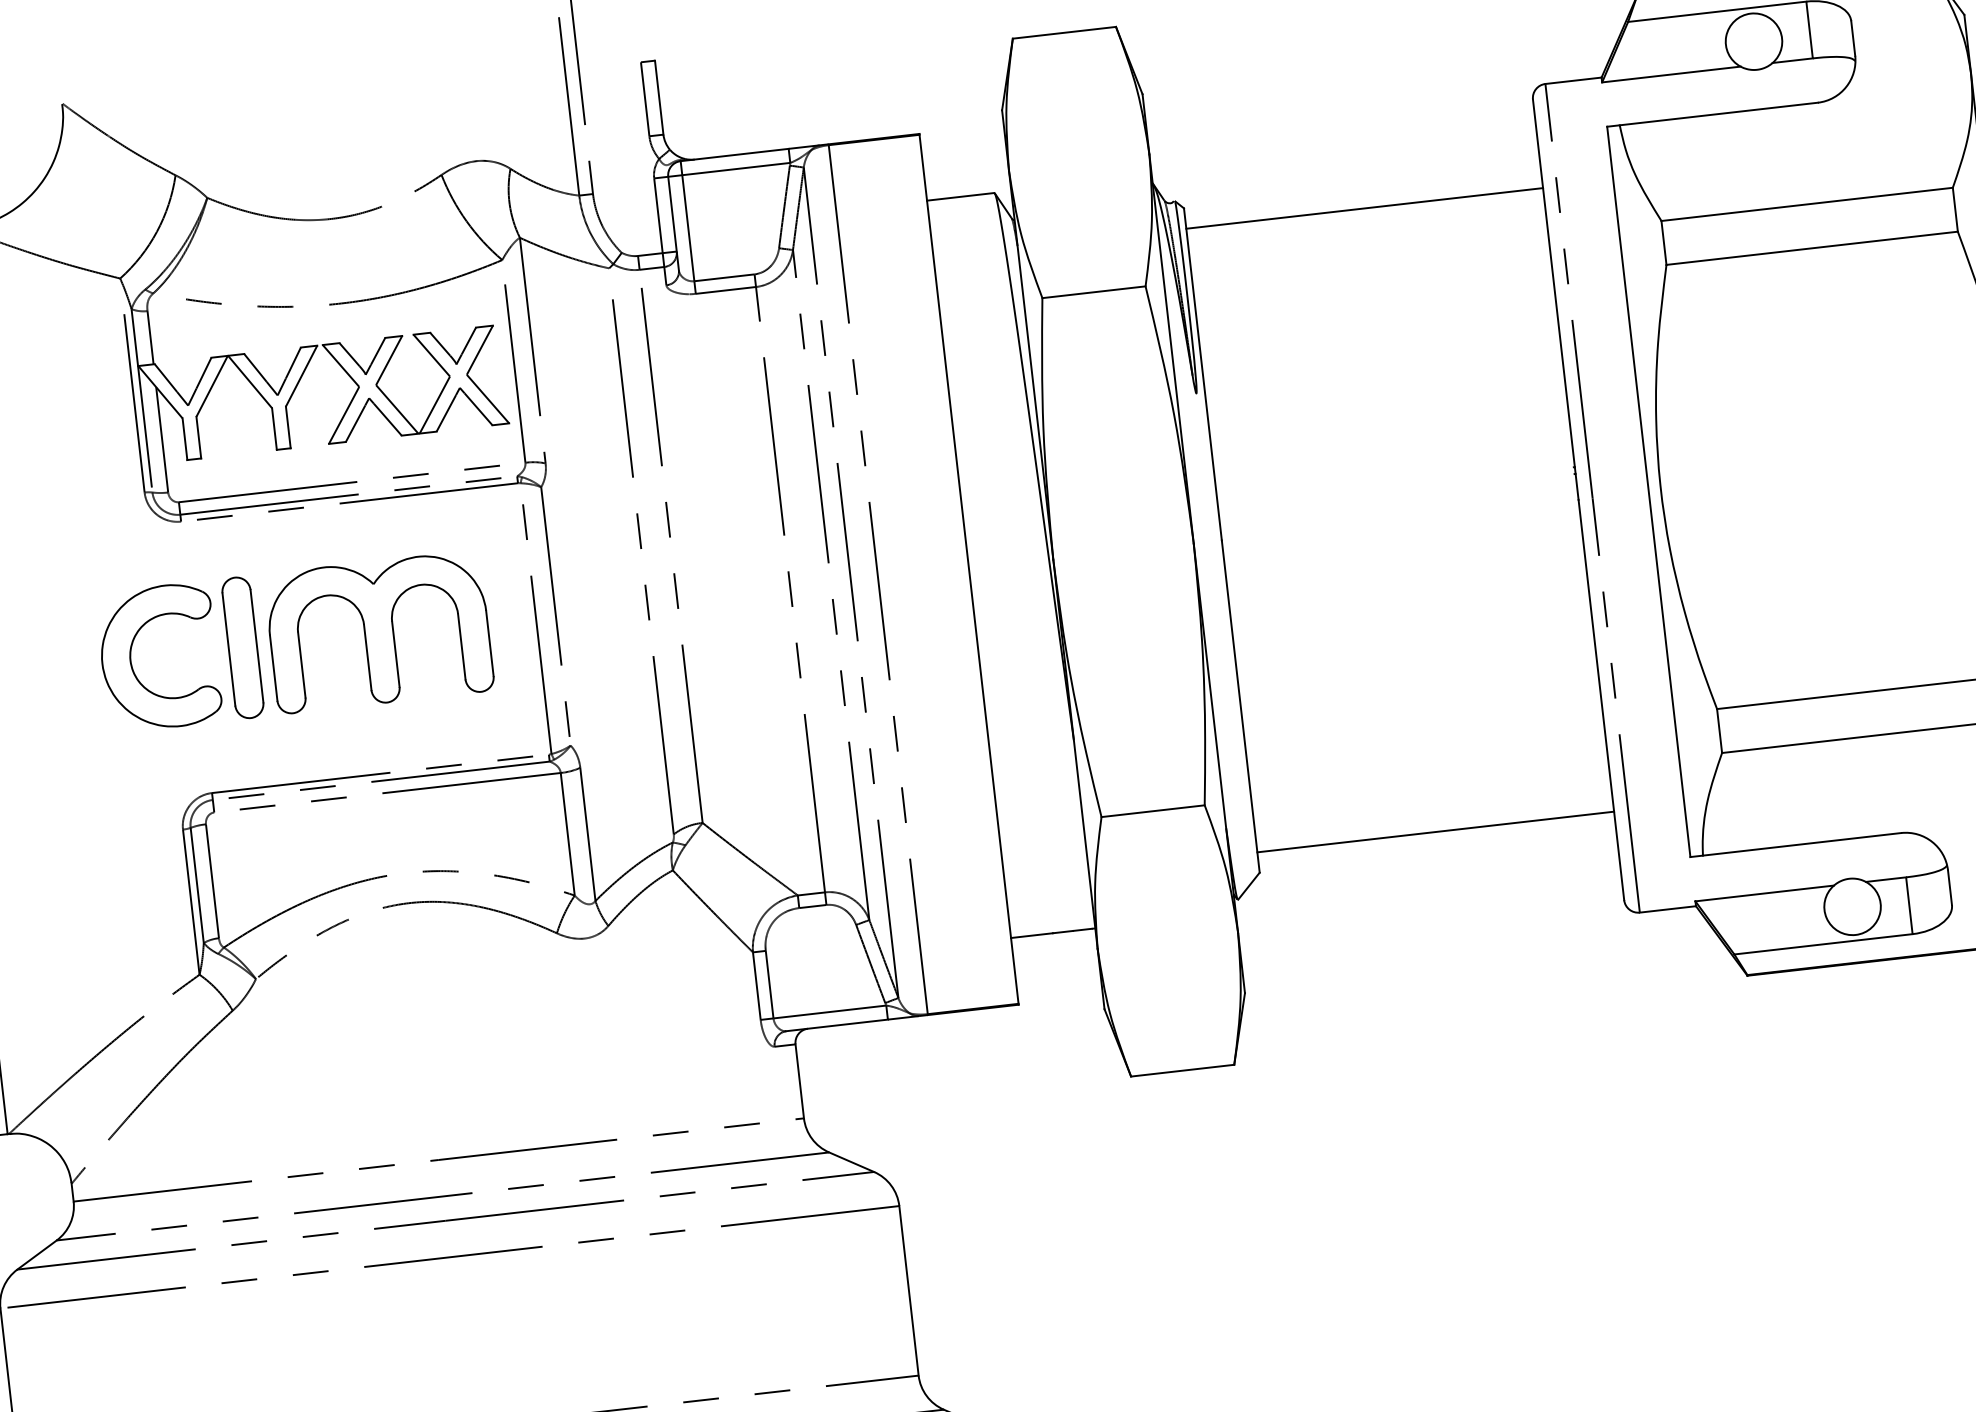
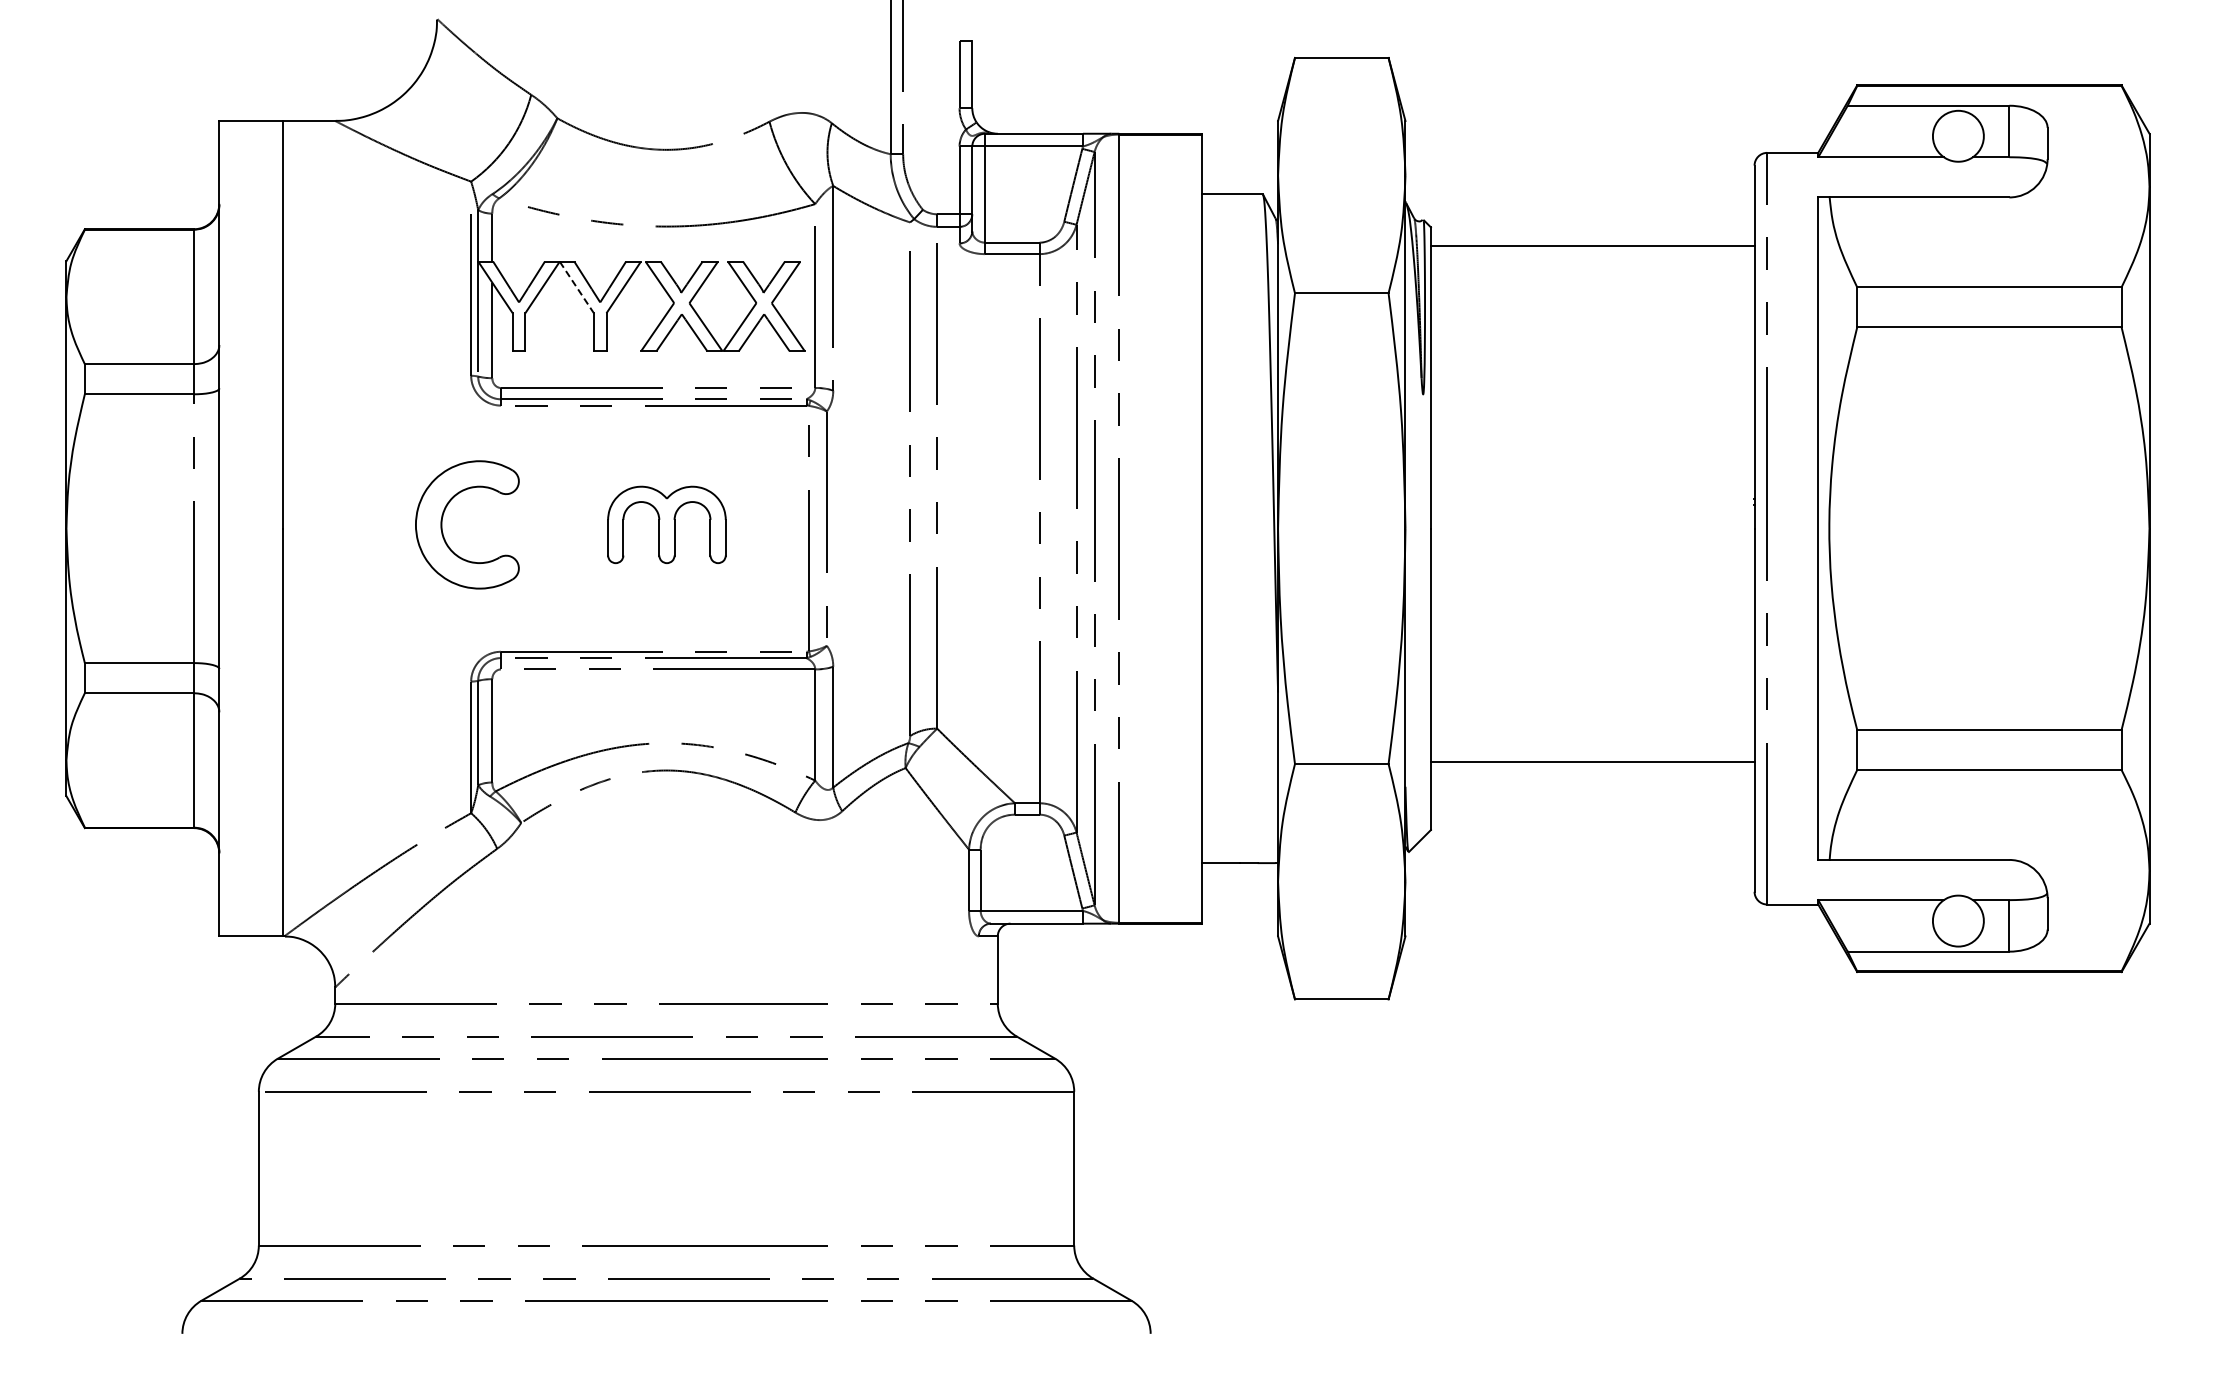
line: (250, 382) -> (577, 288), solid -> dashed
part: (378, 631) -> (666, 524), size x0.6
part: (241, 647) -> (542, 524), removed
line: (1435, 832) -> (1592, 761), moved

